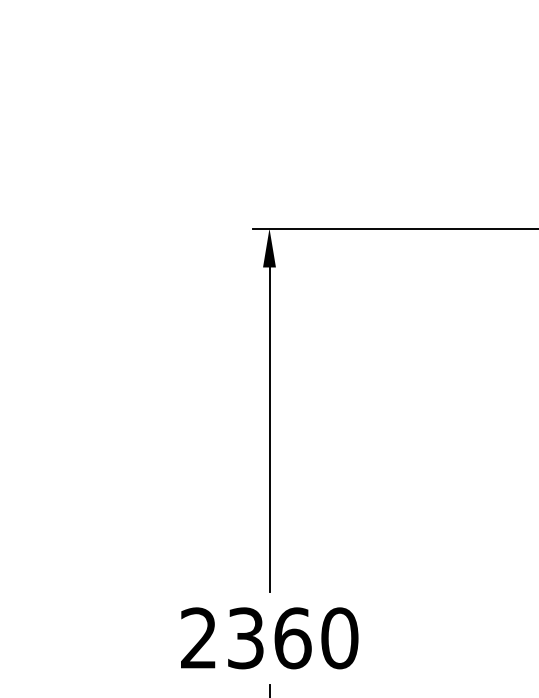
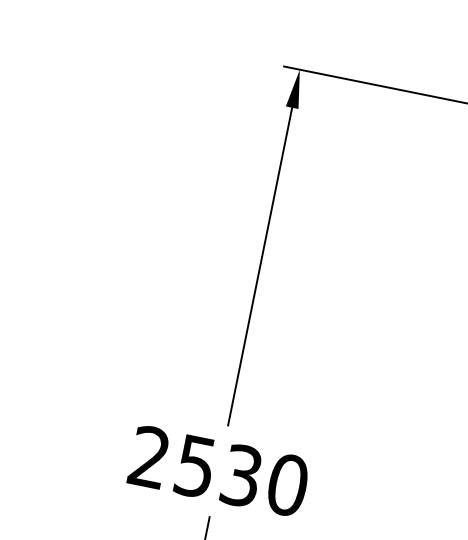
text: (269, 638) -> (218, 471), 2360 -> 2530

